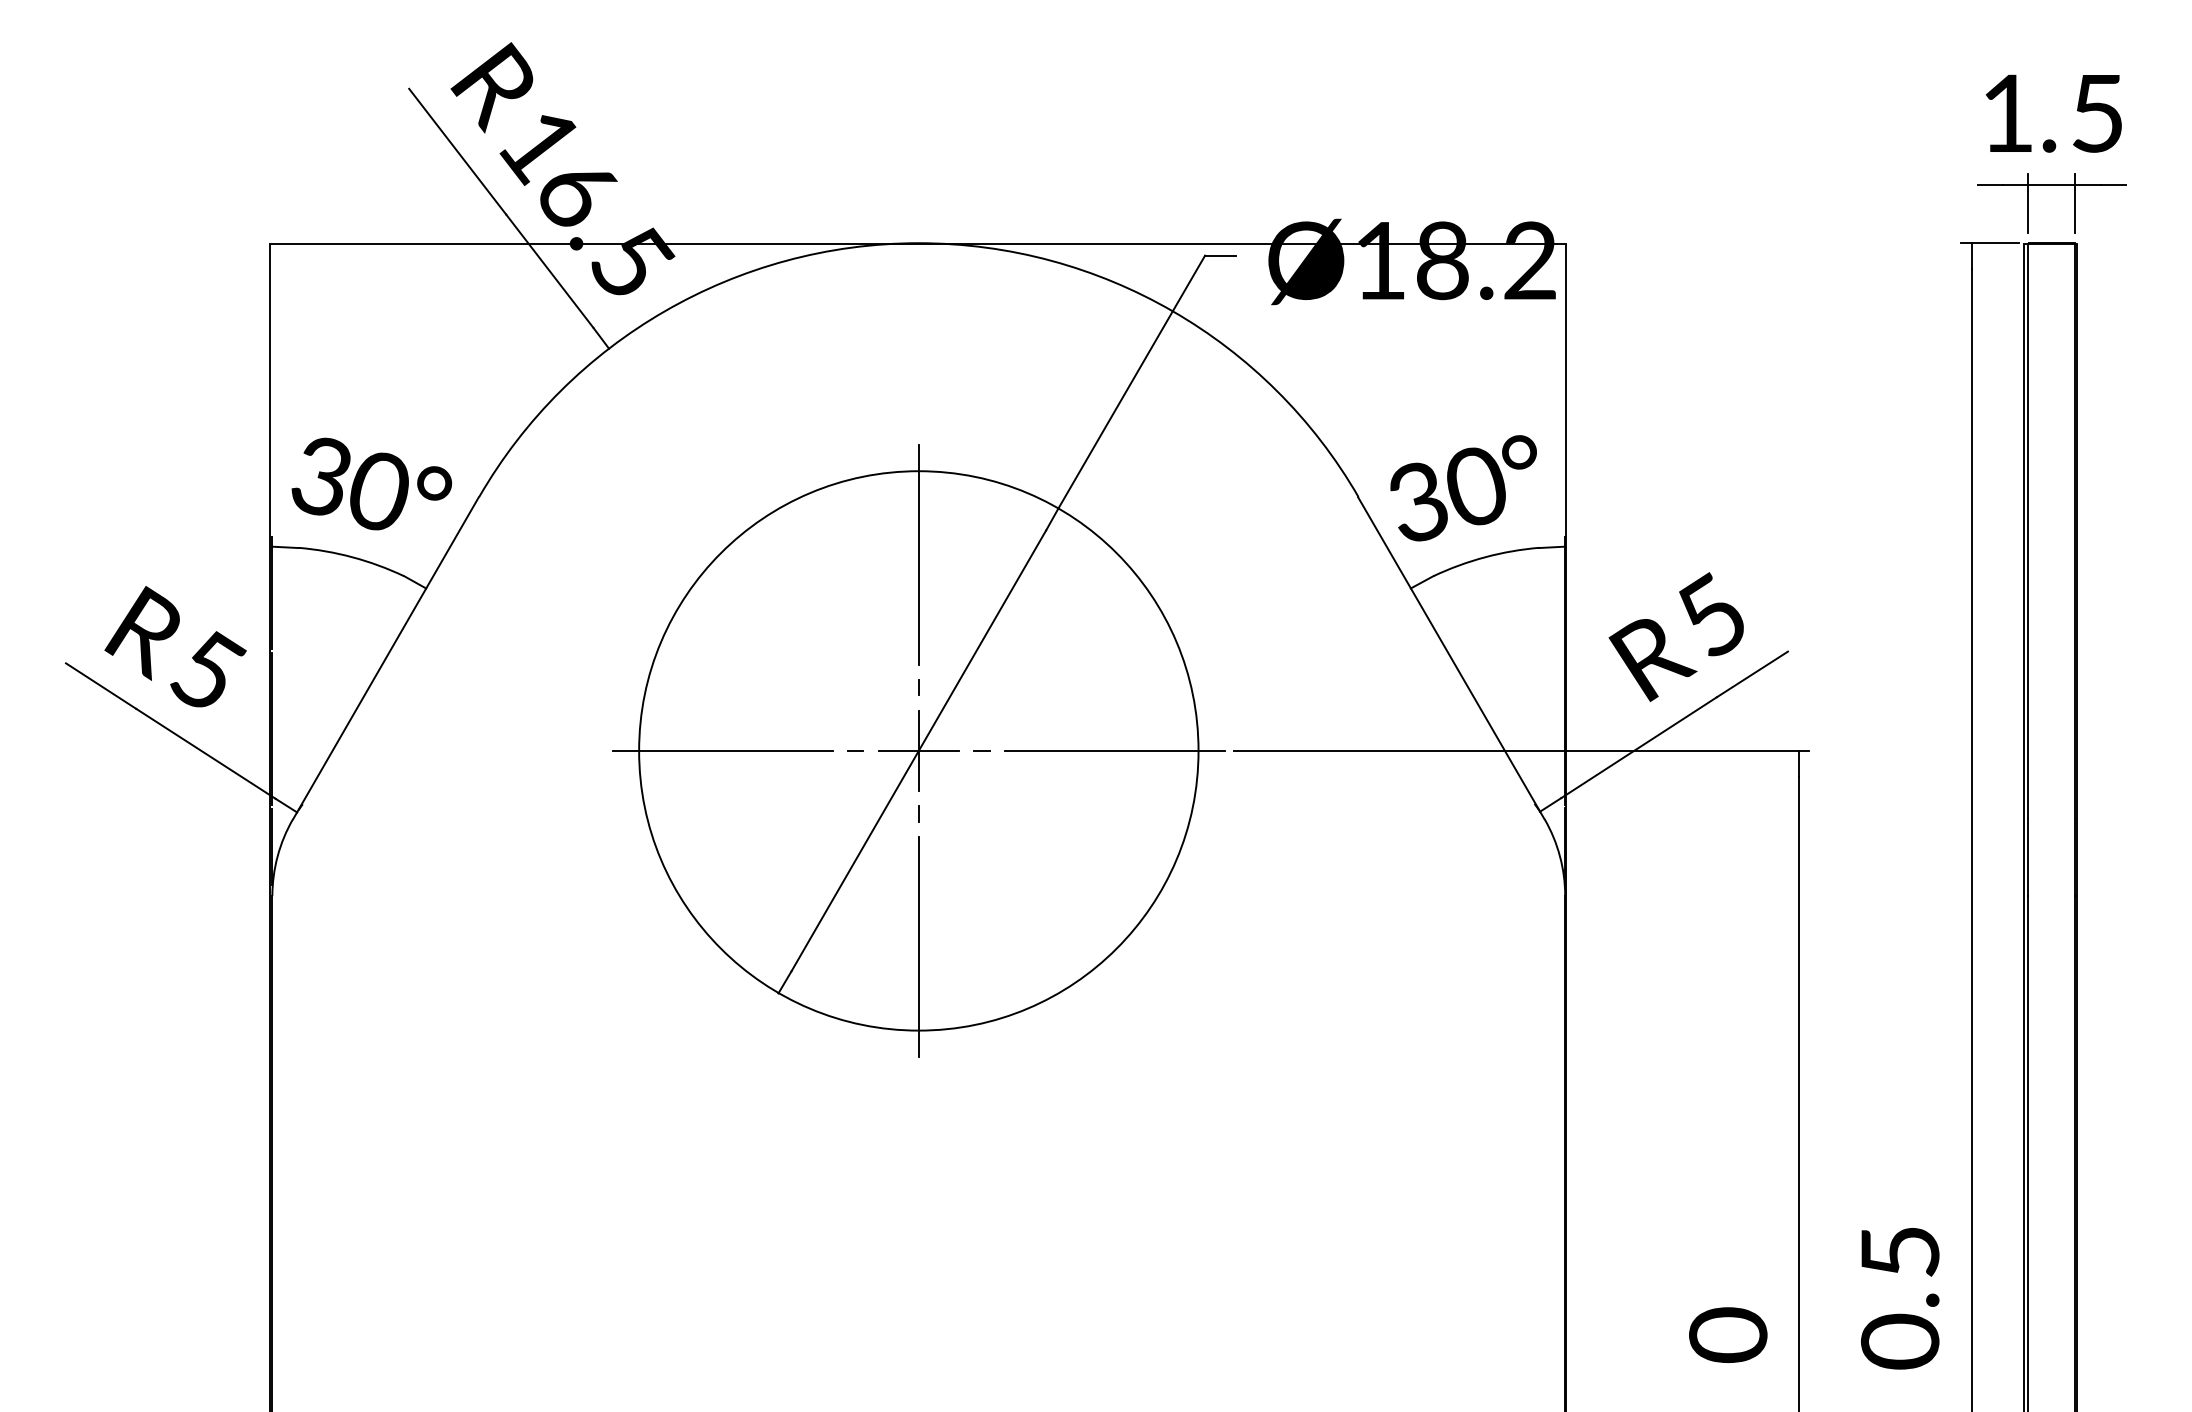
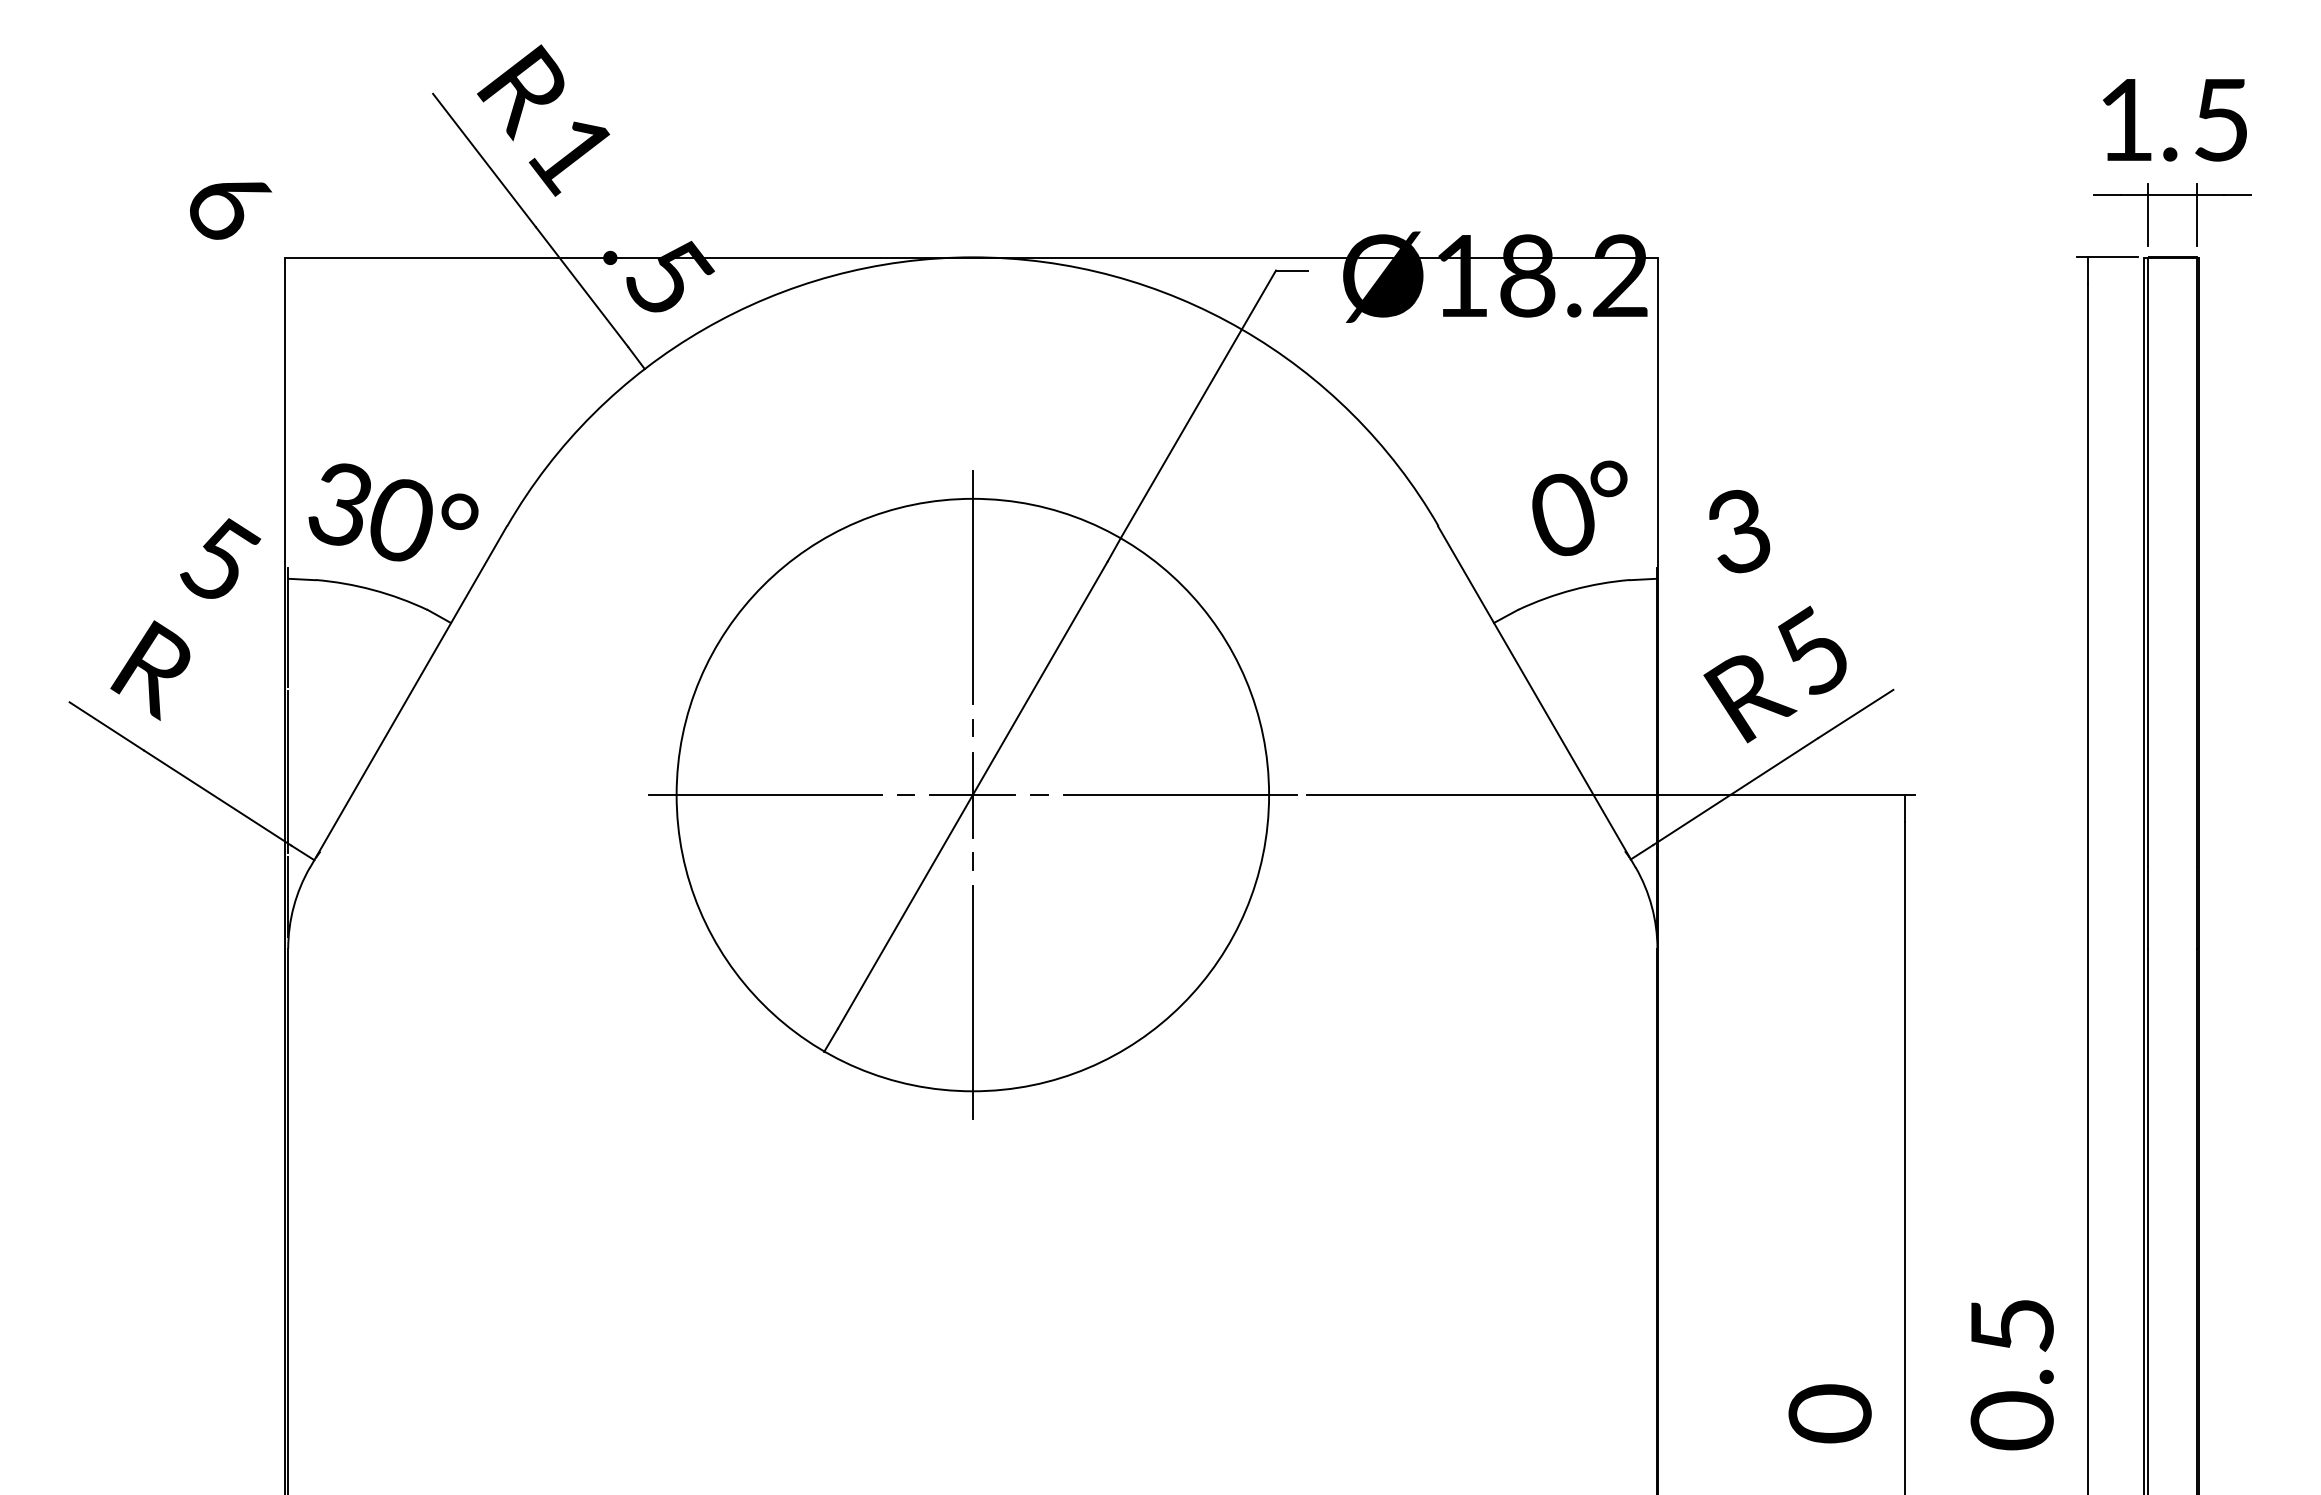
text: (579, 198) -> (231, 210), moved
text: (1418, 502) -> (1739, 531), moved
text: (208, 669) -> (220, 558), moved

